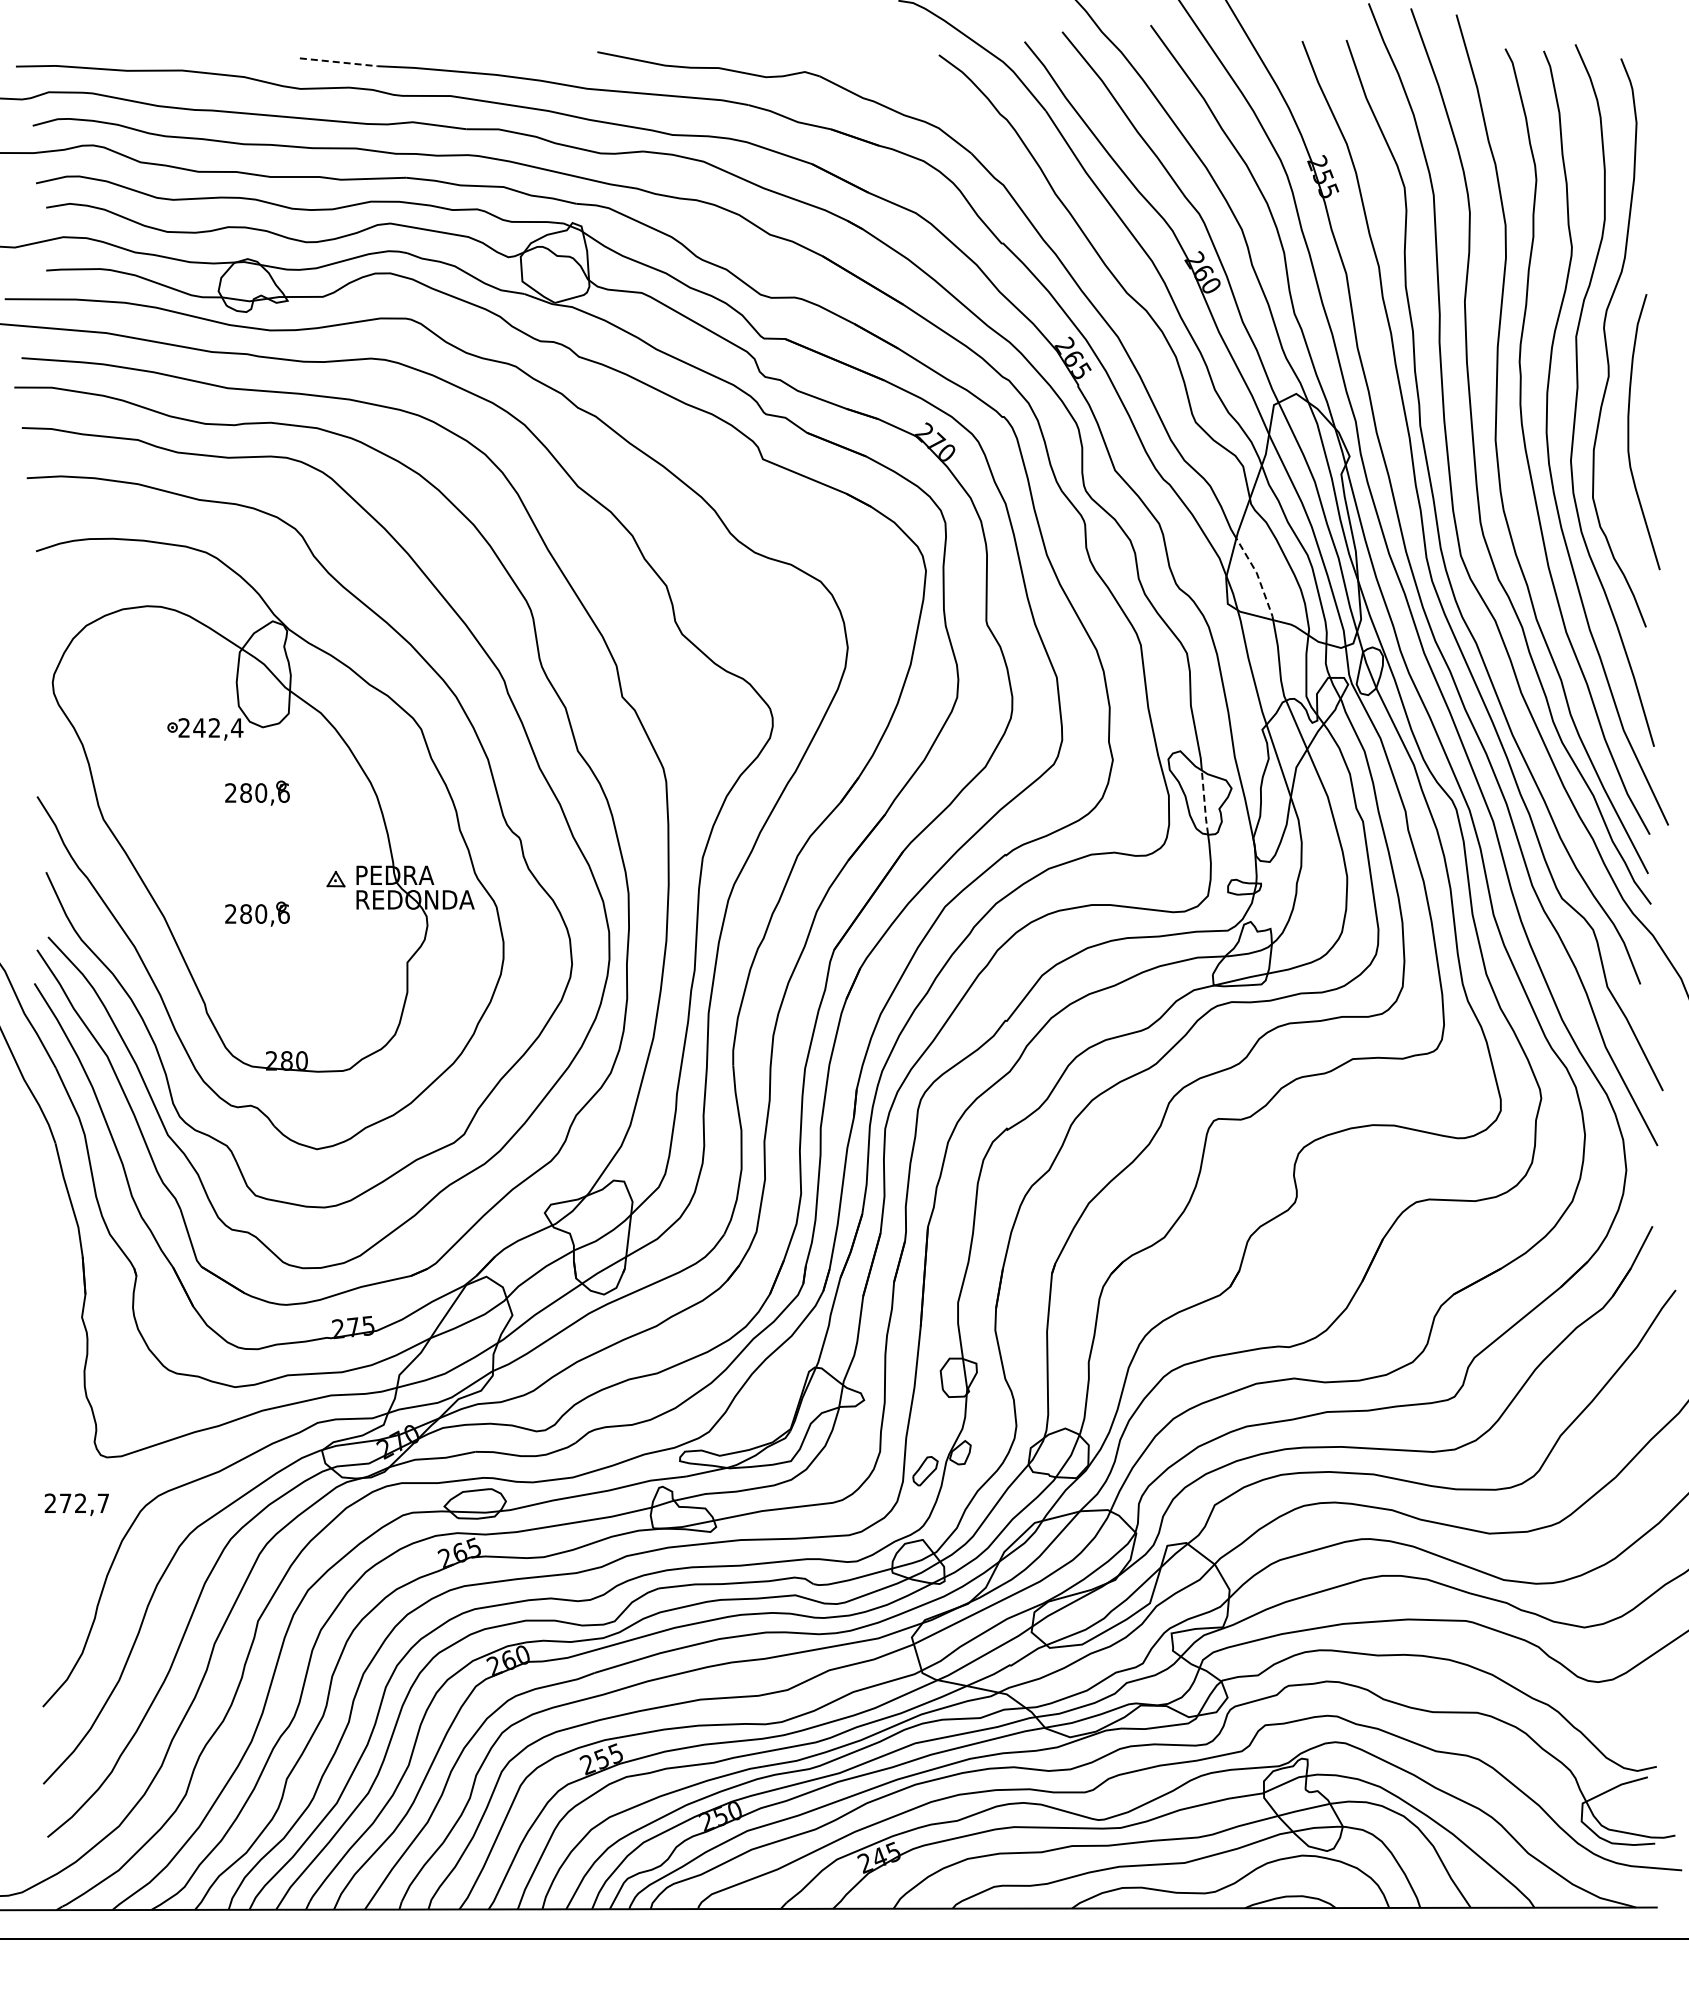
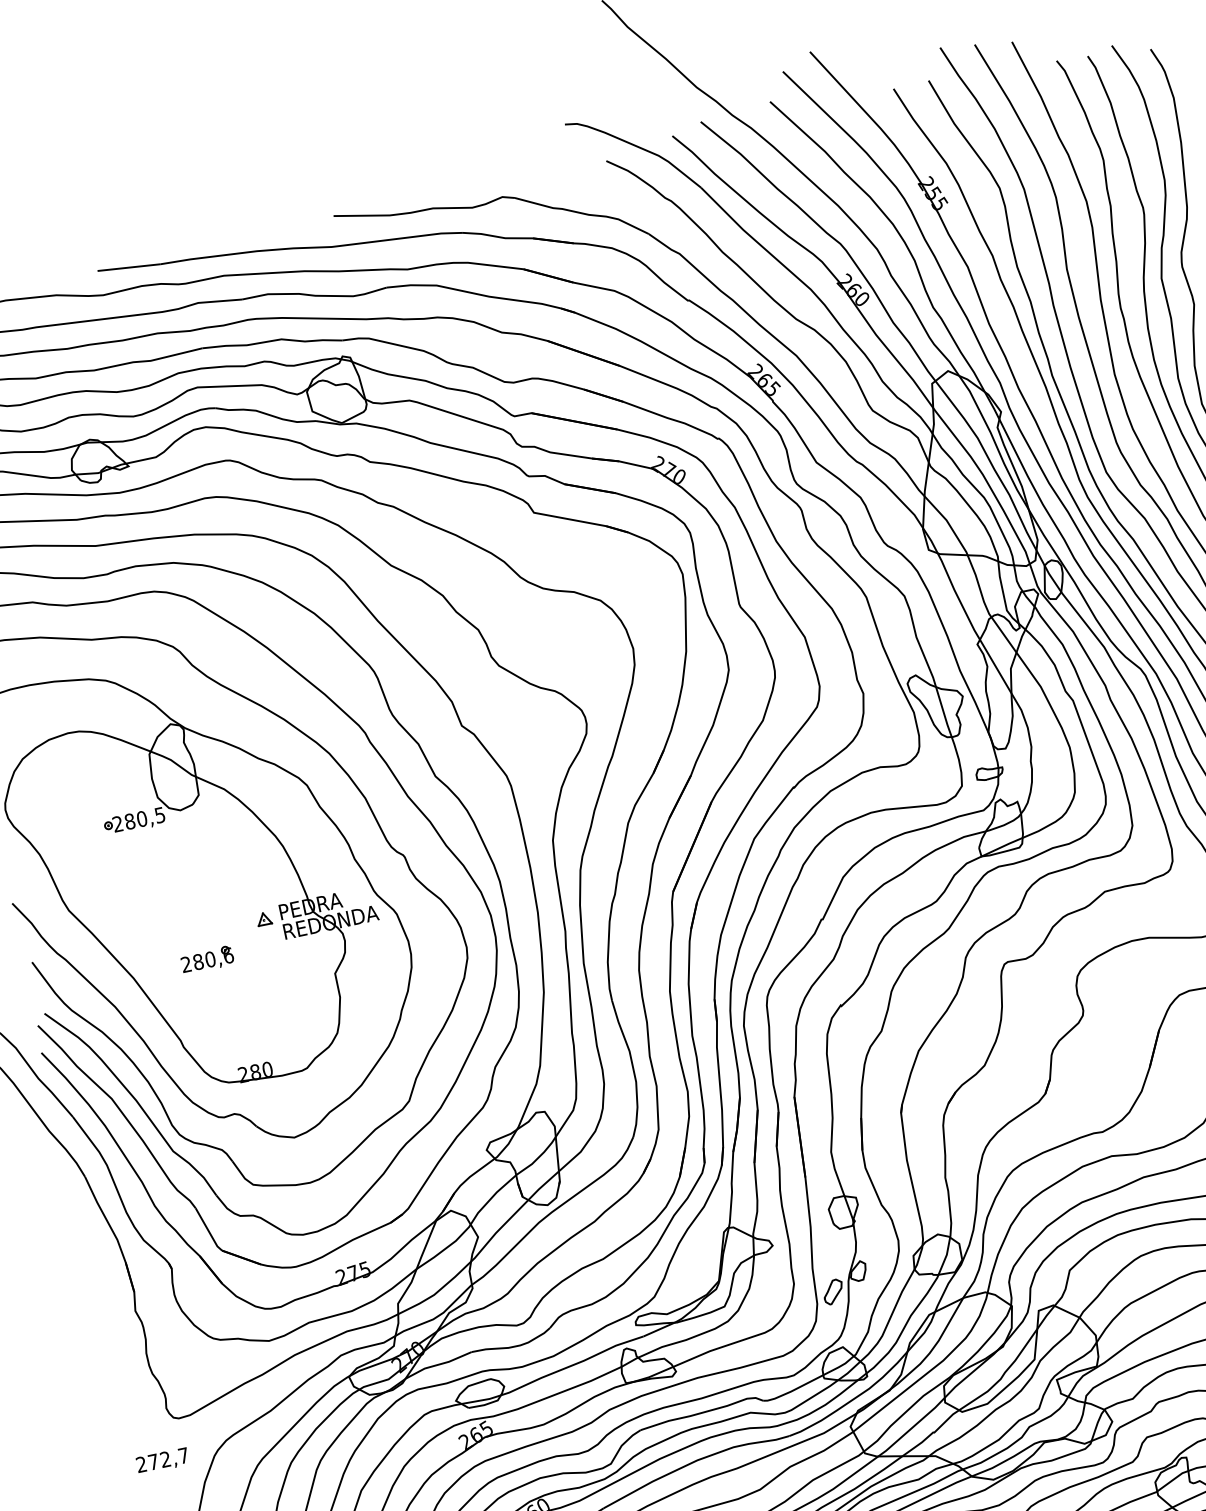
line: (339, 62) -> (129, 267), dashed -> solid
line: (1258, 577) -> (948, 523), dashed -> solid
text: (218, 727) -> (145, 817), 242,4 -> 280,5
part: (257, 792) -> (187, 863), removed
line: (1204, 803) -> (943, 712), dashed -> solid

